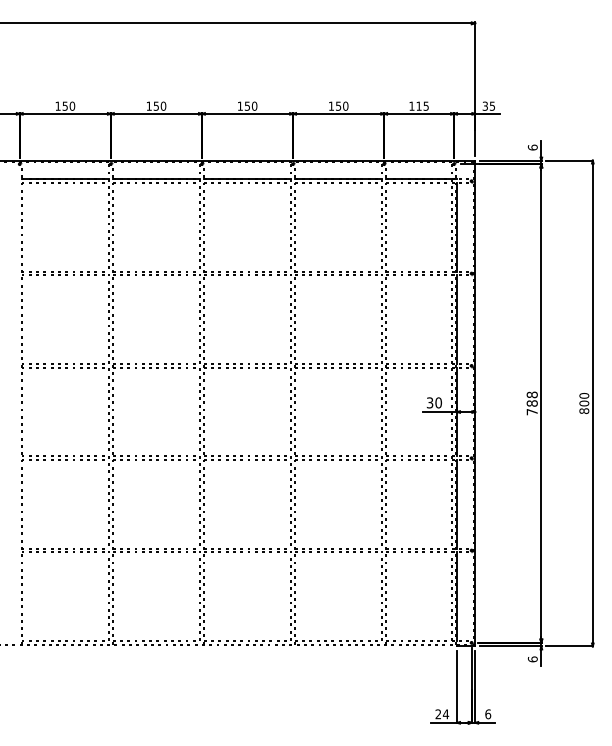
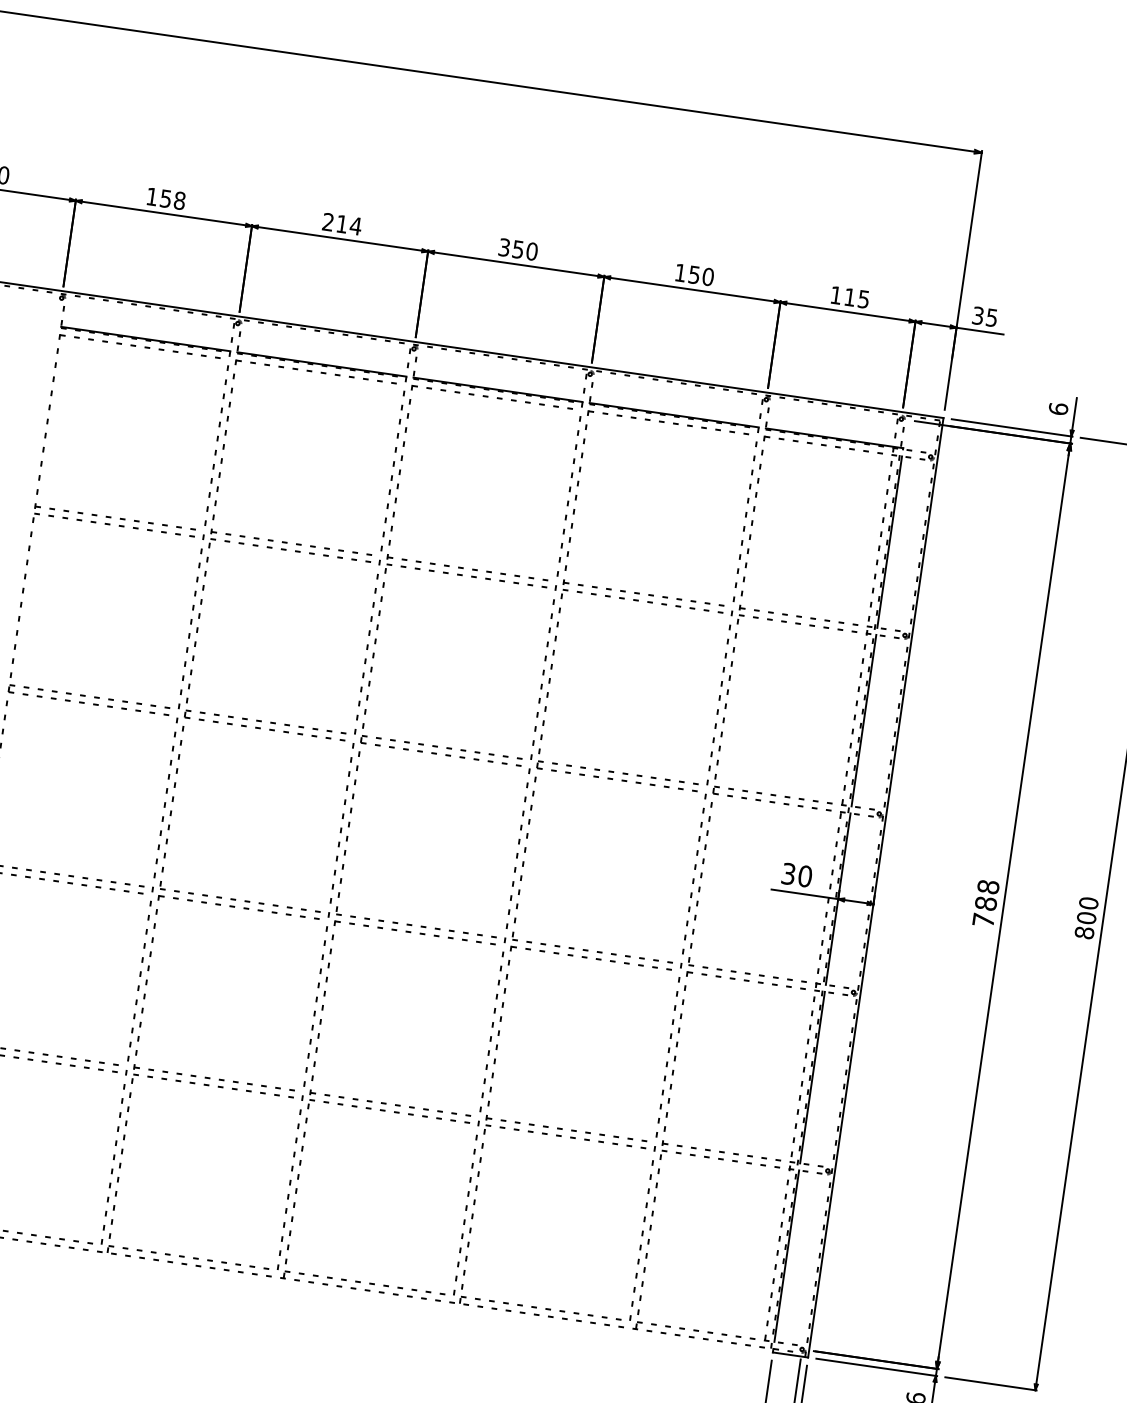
text: (156, 105) -> (342, 222), 150 -> 214
text: (239, 105) -> (503, 245), 150 -> 350
text: (72, 106) -> (179, 201), 150 -> 158

